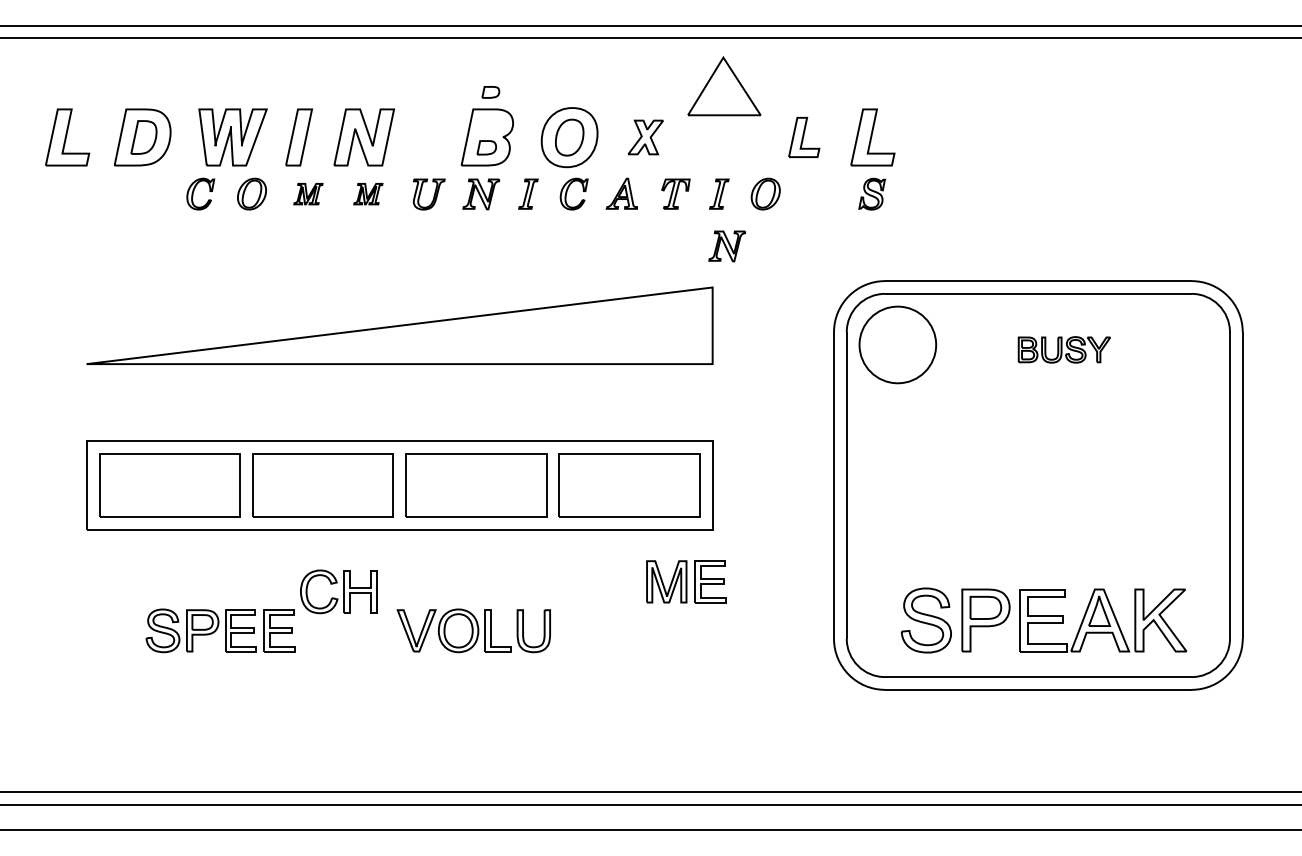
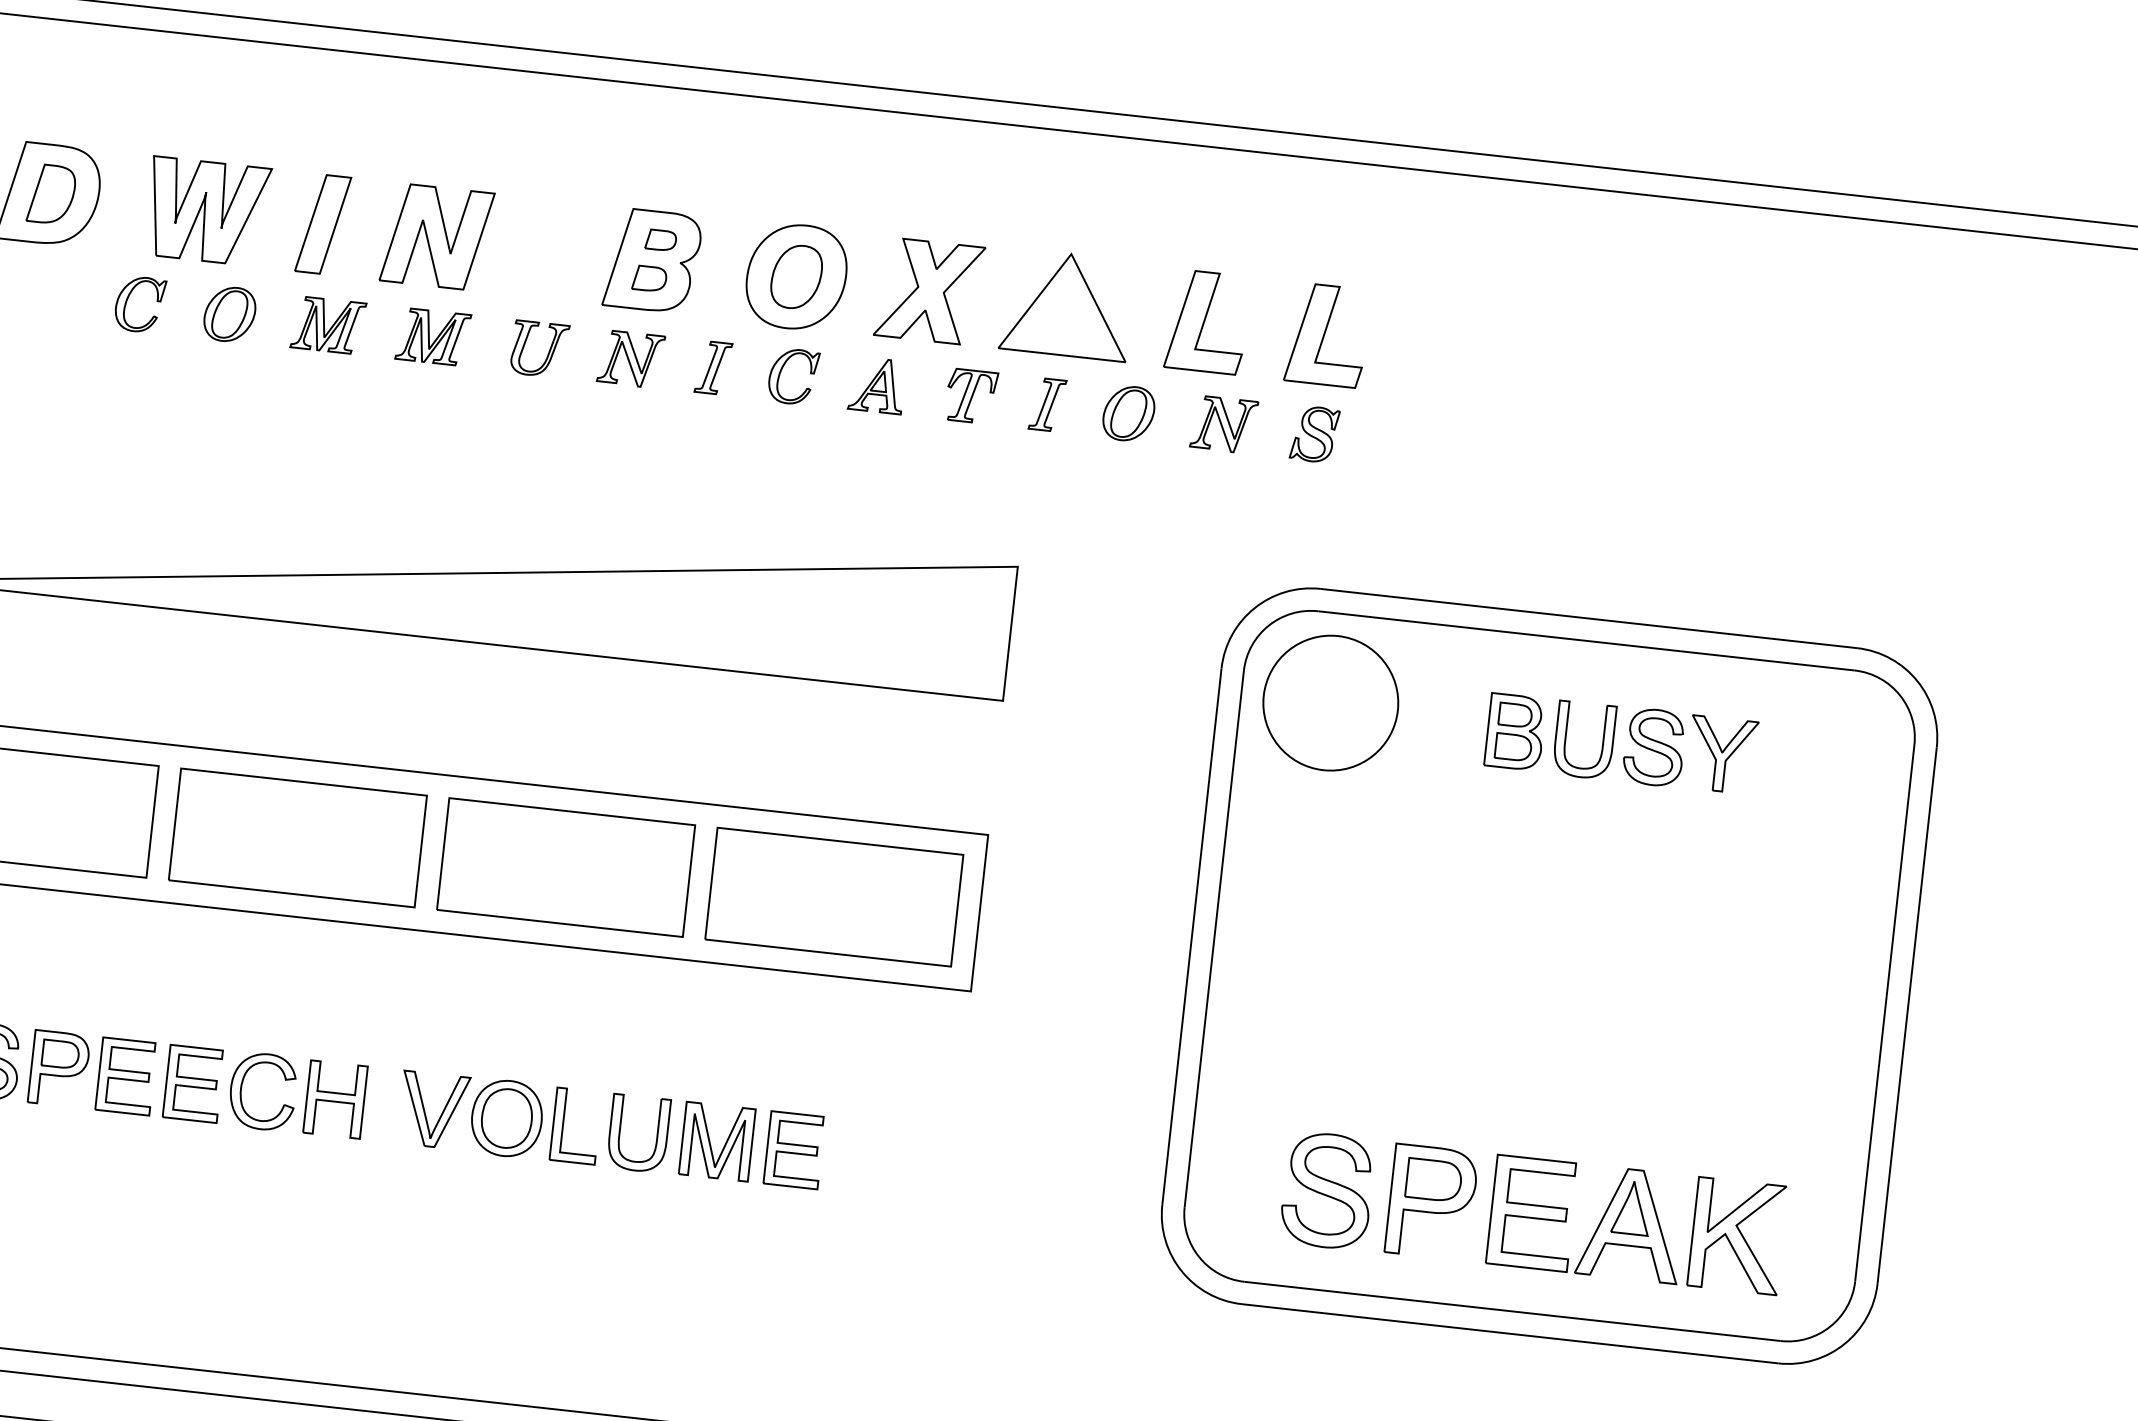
part: (724, 86) -> (1067, 304), moved
part: (490, 92) -> (660, 240), moved
part: (645, 137) -> (929, 291), size x1.67
part: (803, 137) -> (1205, 321), size x1.43
part: (308, 193) -> (328, 324), size x1.43
part: (368, 193) -> (433, 335), size x1.43
part: (726, 246) -> (1222, 424), moved
part: (1064, 349) -> (1621, 743), size x1.67
part: (686, 581) -> (751, 1144), moved
part: (338, 591) -> (296, 1094), moved

